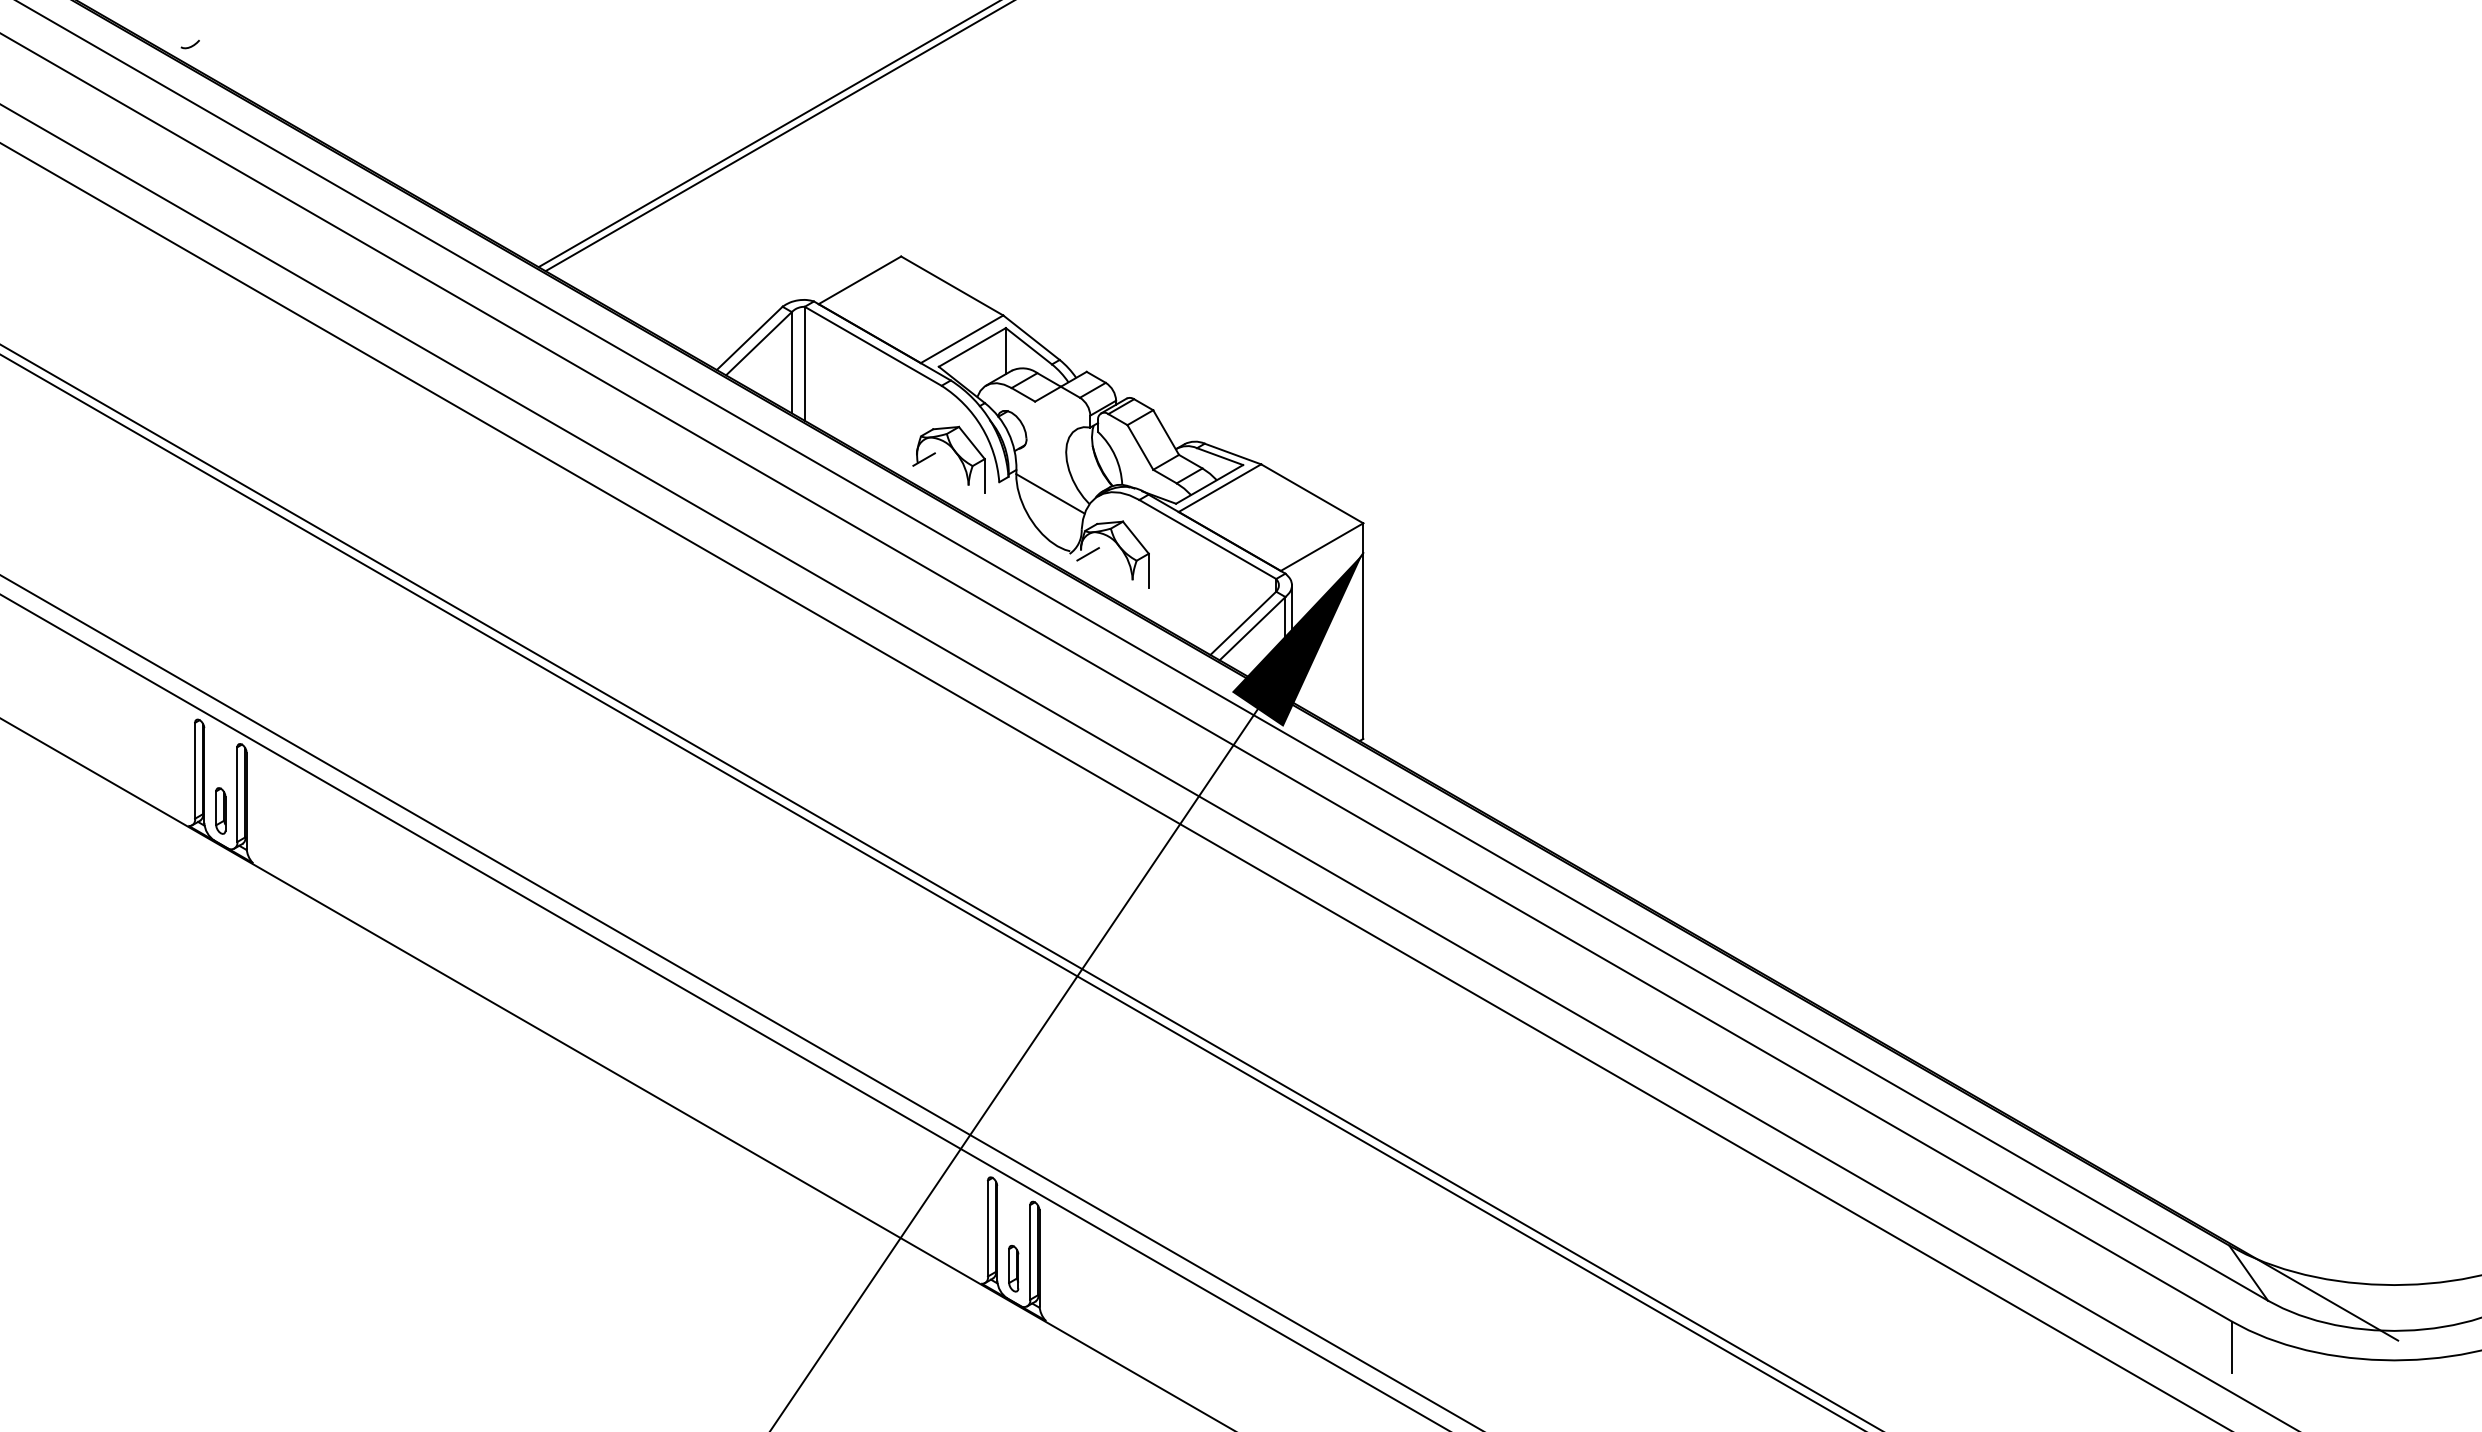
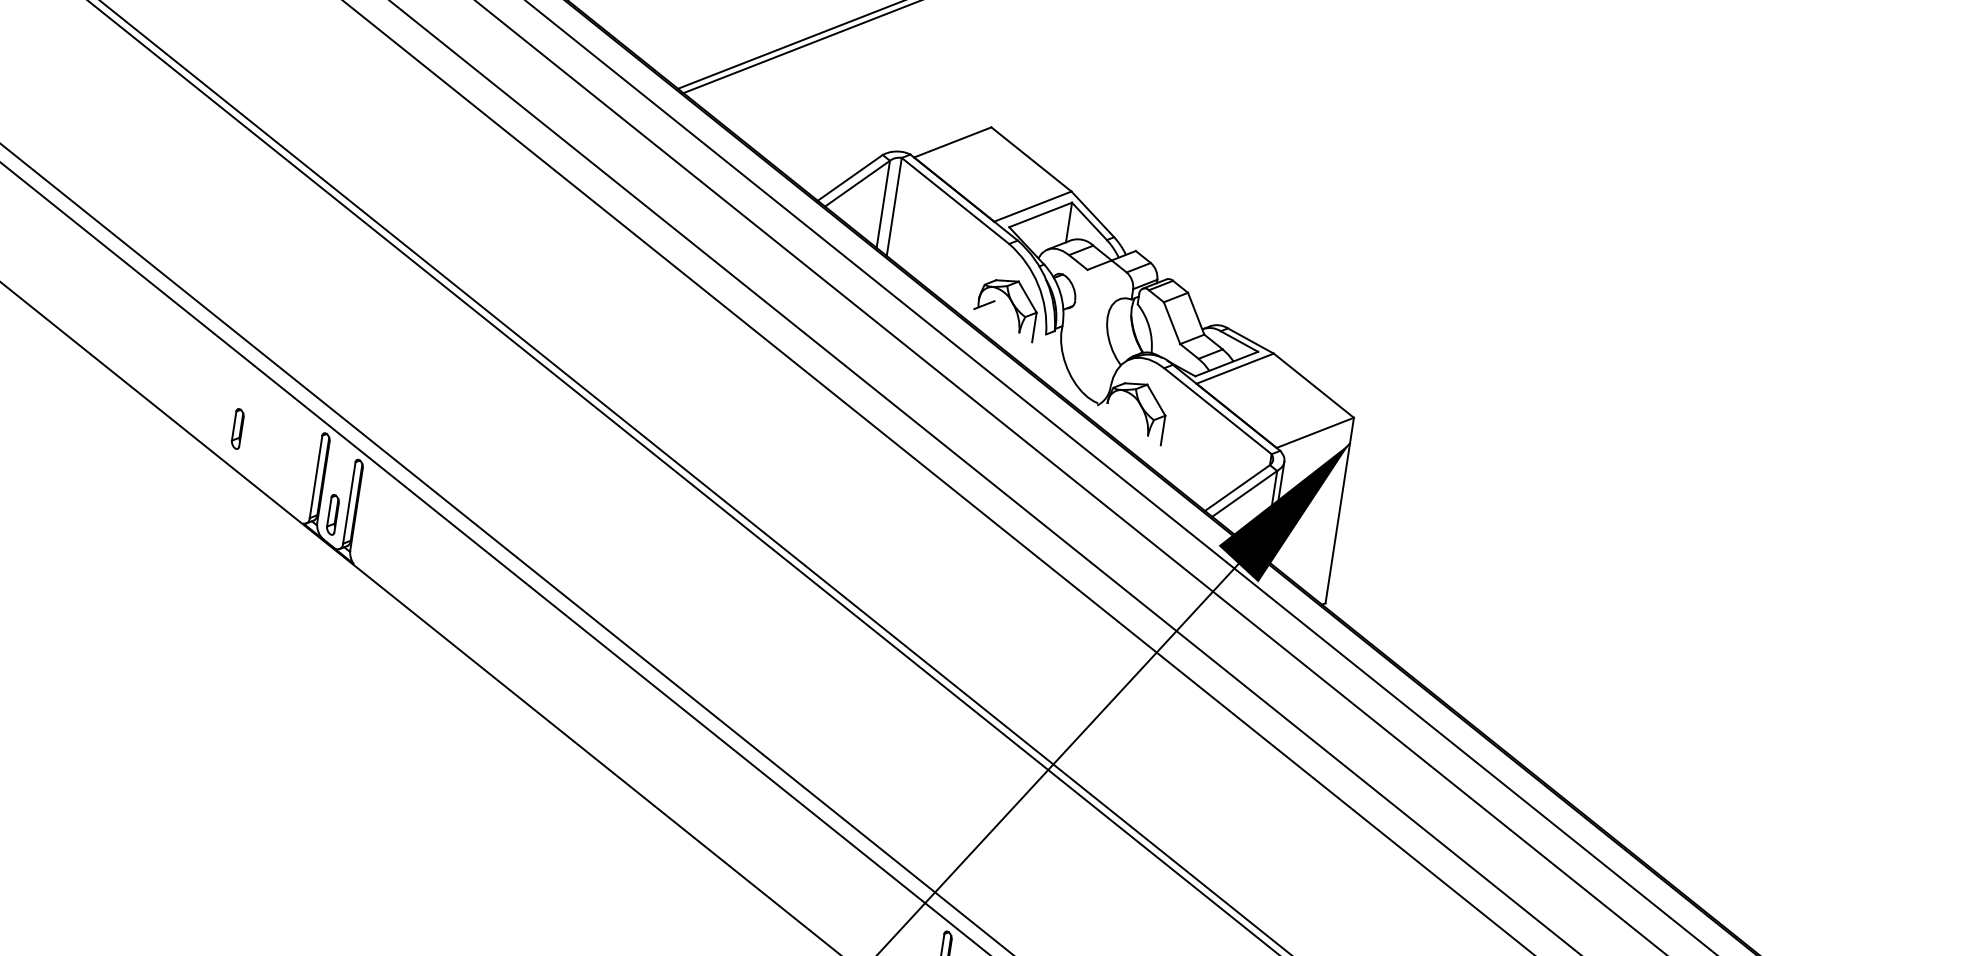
line: (1050, 493) -> (1088, 350), removed
line: (1087, 554) -> (1112, 408), removed
part: (97, 729) -> (237, 428), added

